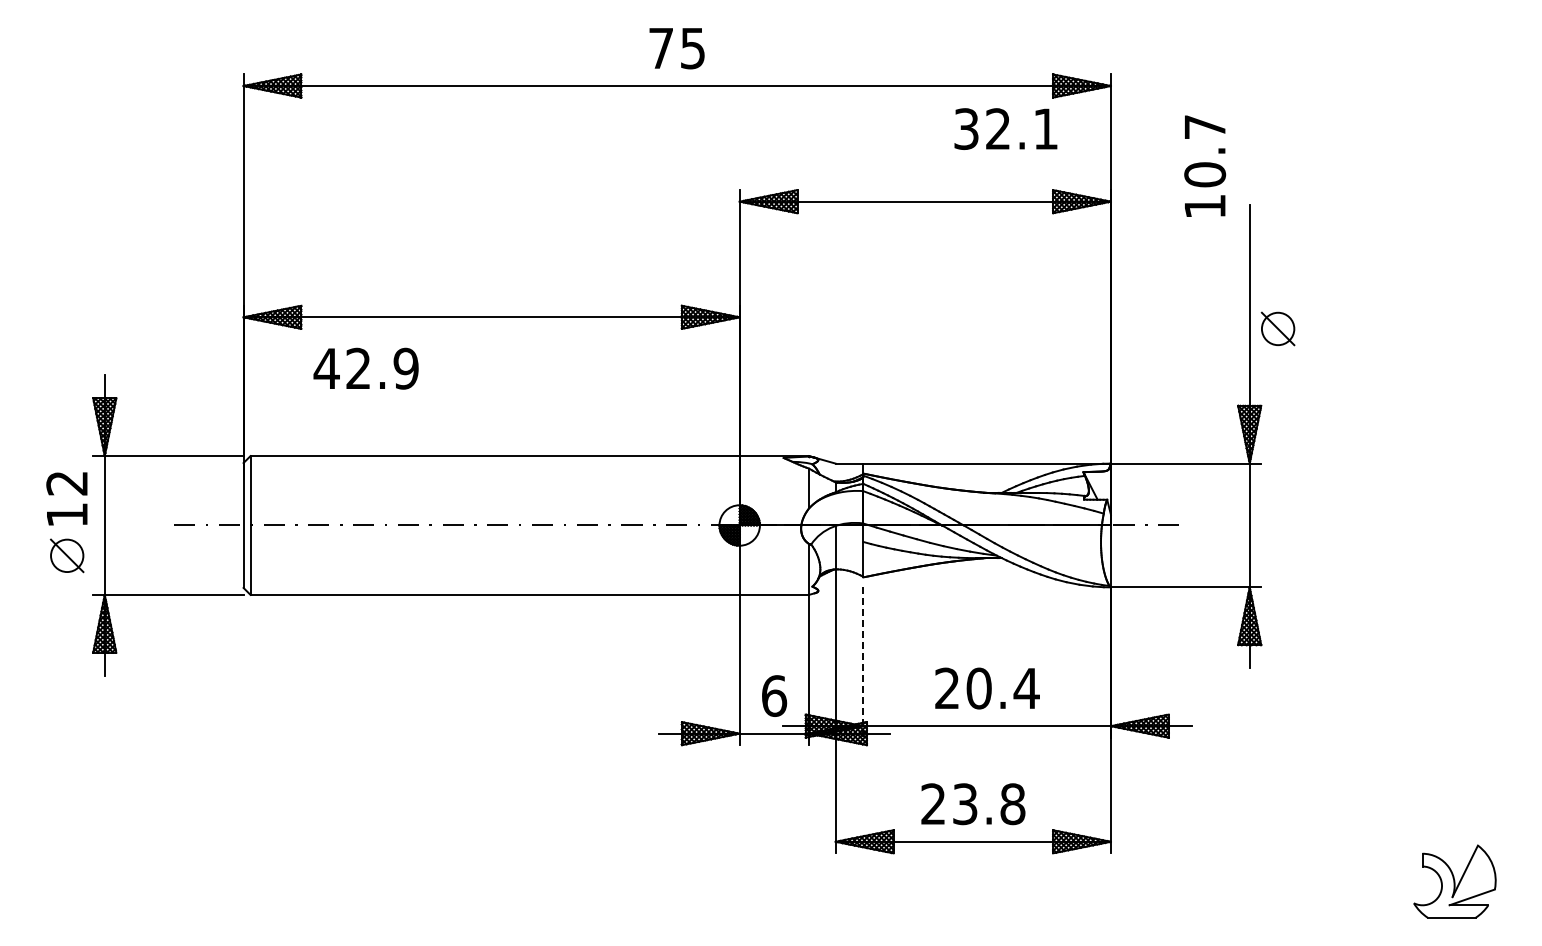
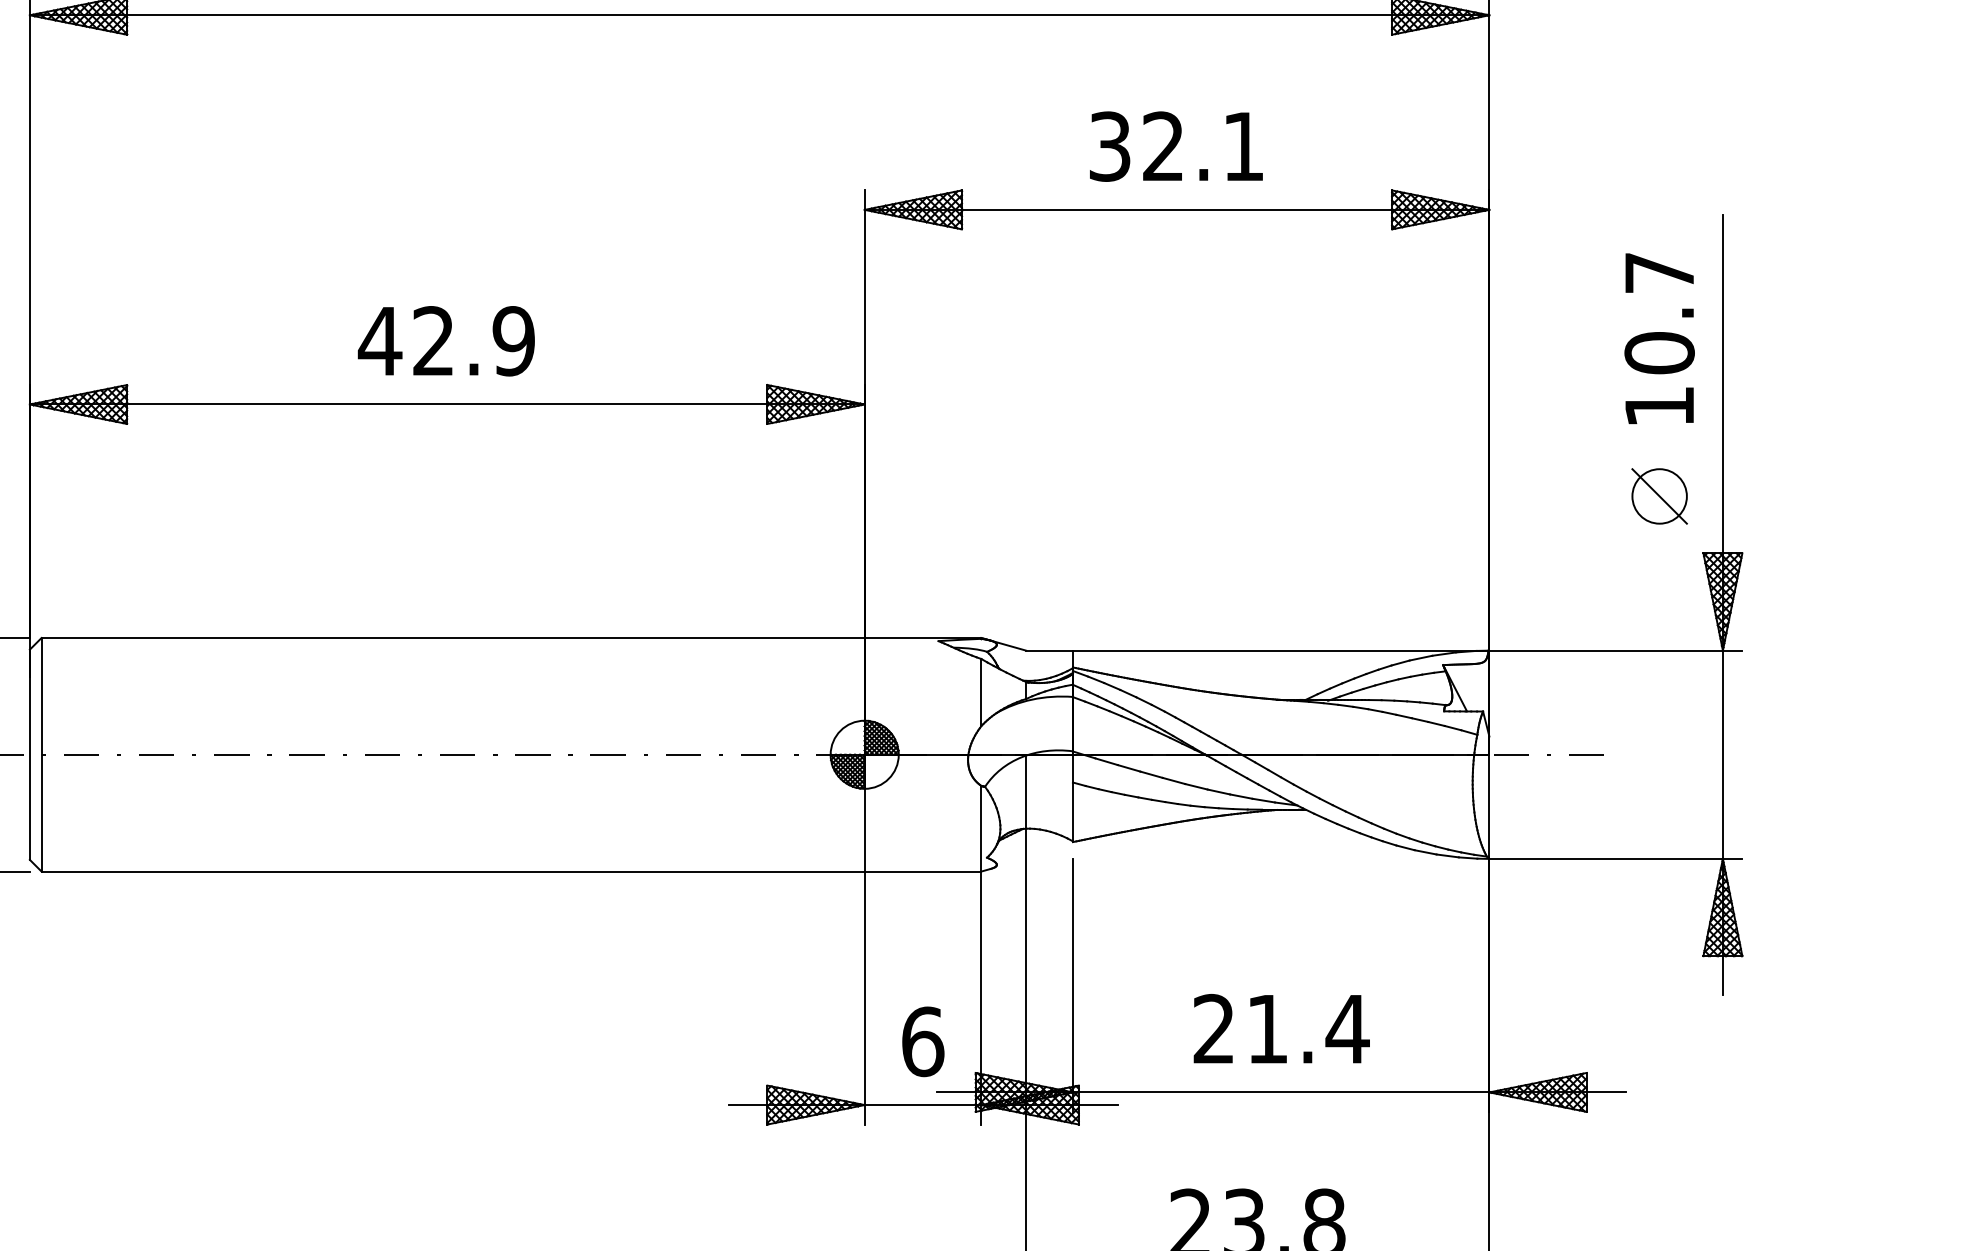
text: (1005, 128) -> (1175, 145), moved
text: (1205, 165) -> (1660, 337), moved
part: (1277, 328) -> (1658, 495), moved
text: (365, 368) -> (445, 340), moved
line: (863, 663) -> (1073, 986), dashed -> solid
text: (978, 688) -> (1266, 1029), 20.4 -> 21.4

